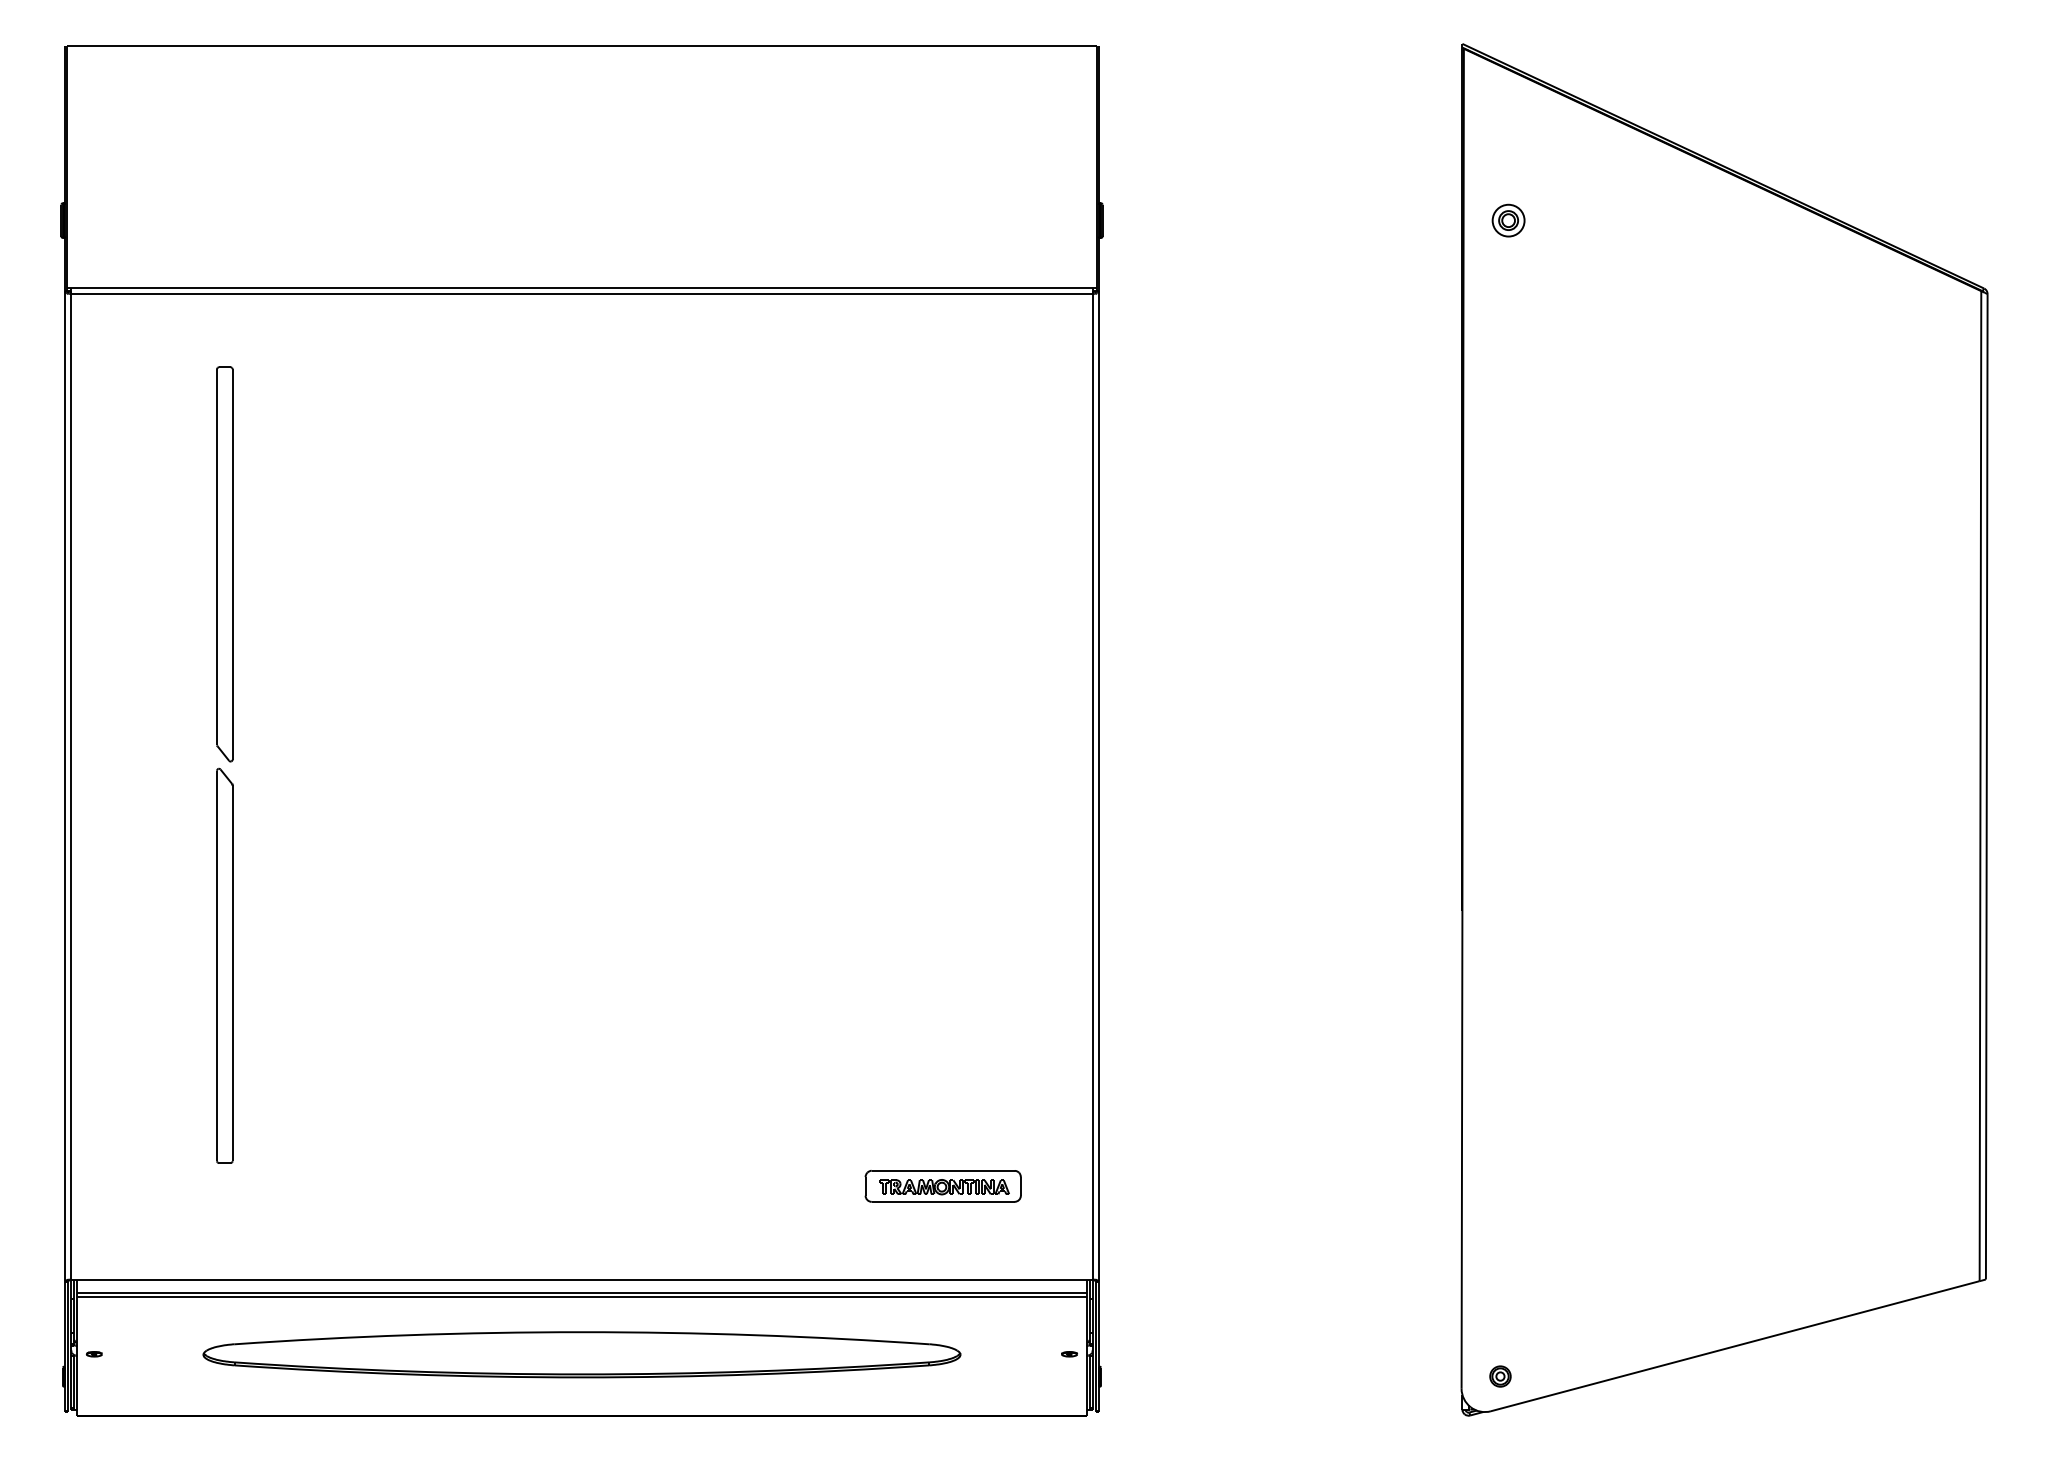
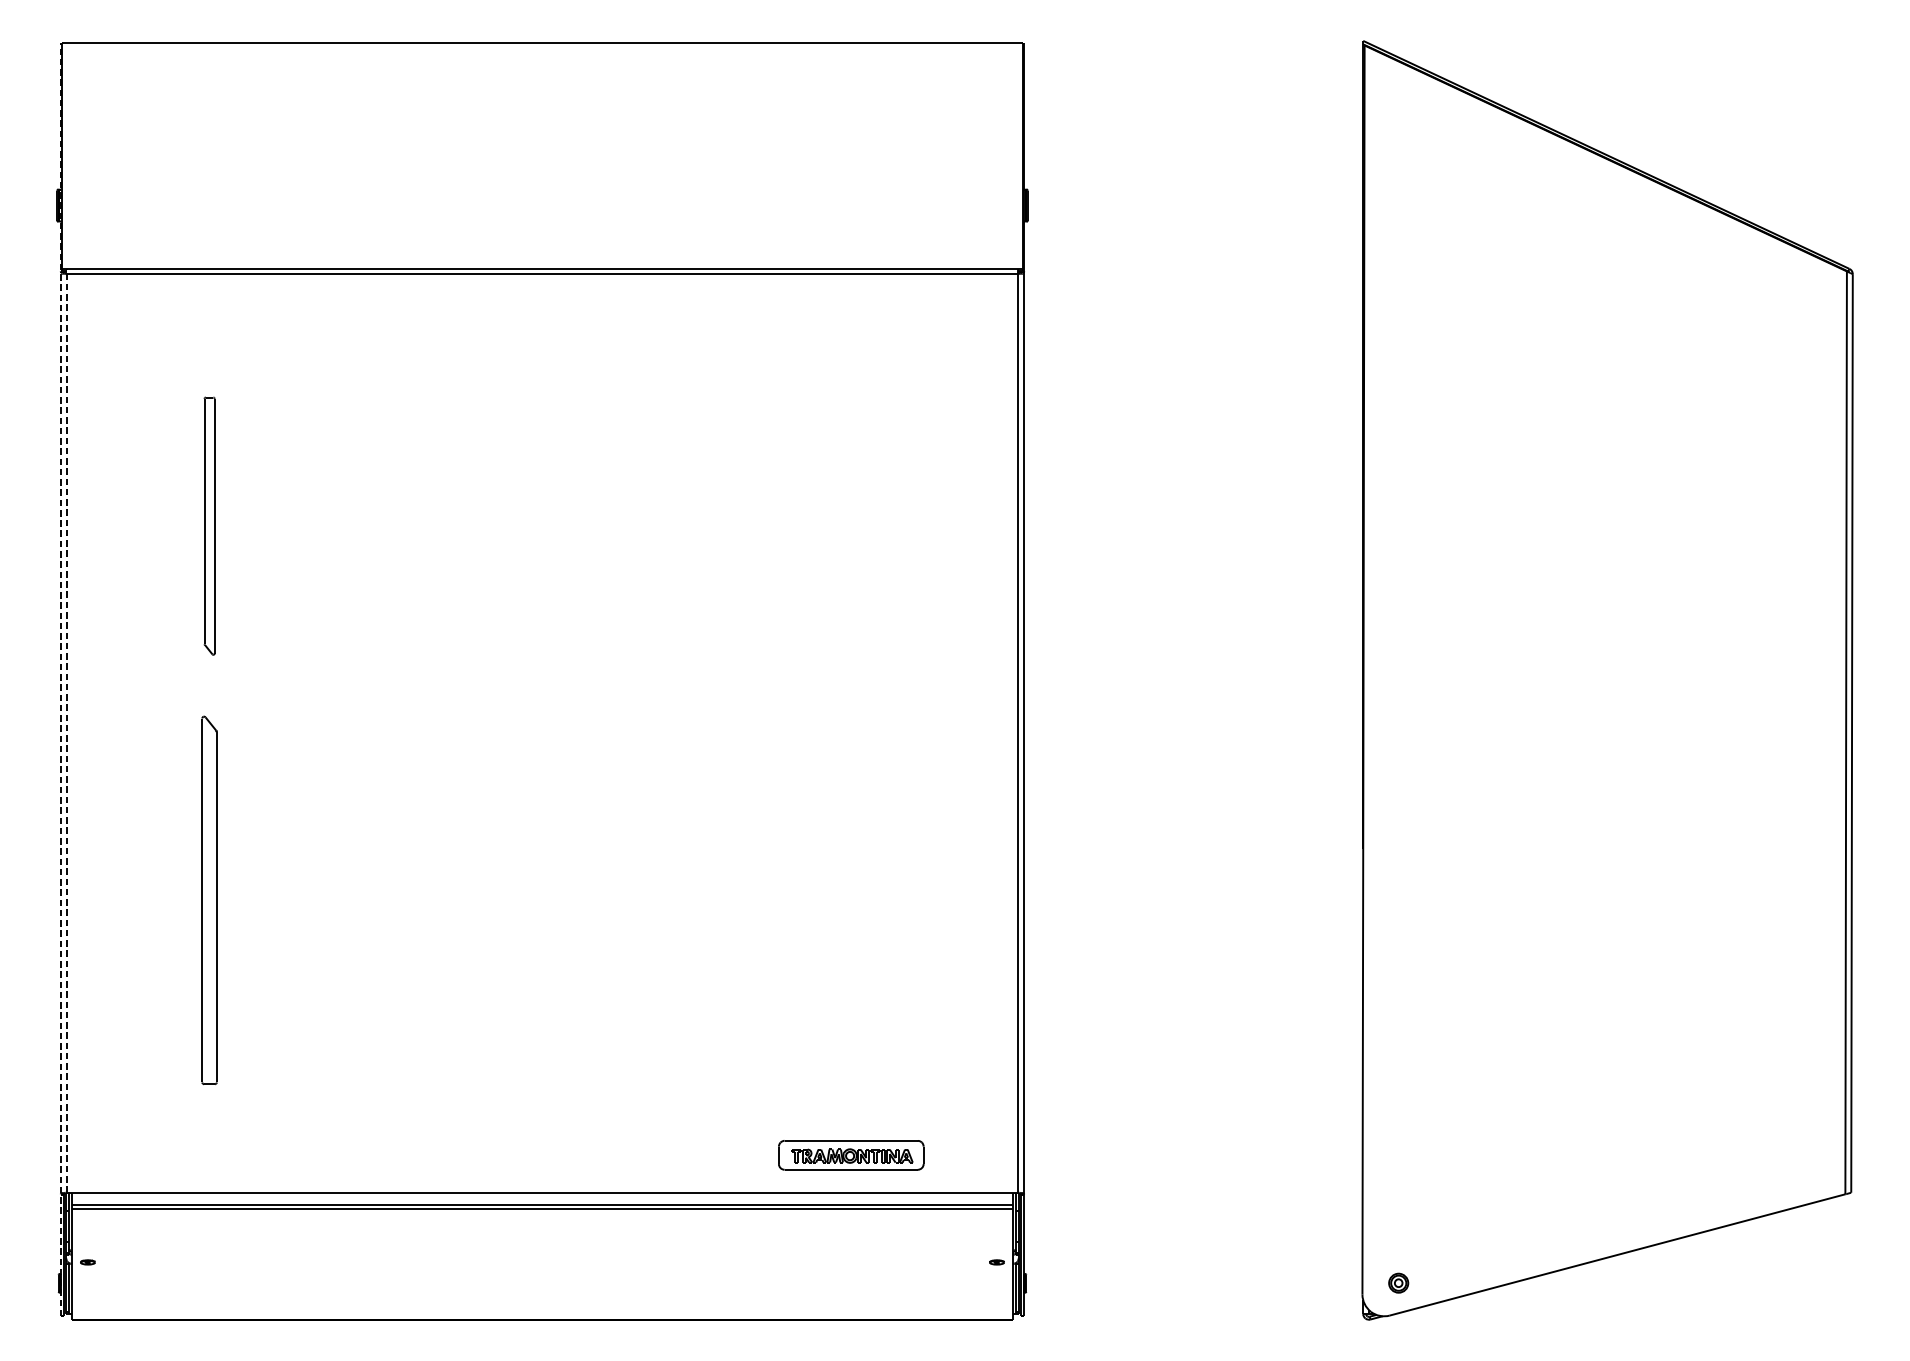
part: (1508, 220) -> (1406, 205), removed
part: (224, 564) -> (209, 526), size x0.7
line: (65, 728) -> (61, 679), solid -> dashed
line: (71, 784) -> (66, 731), solid -> dashed
part: (942, 1186) -> (850, 1155), moved
part: (581, 1354) -> (542, 1262), removed

